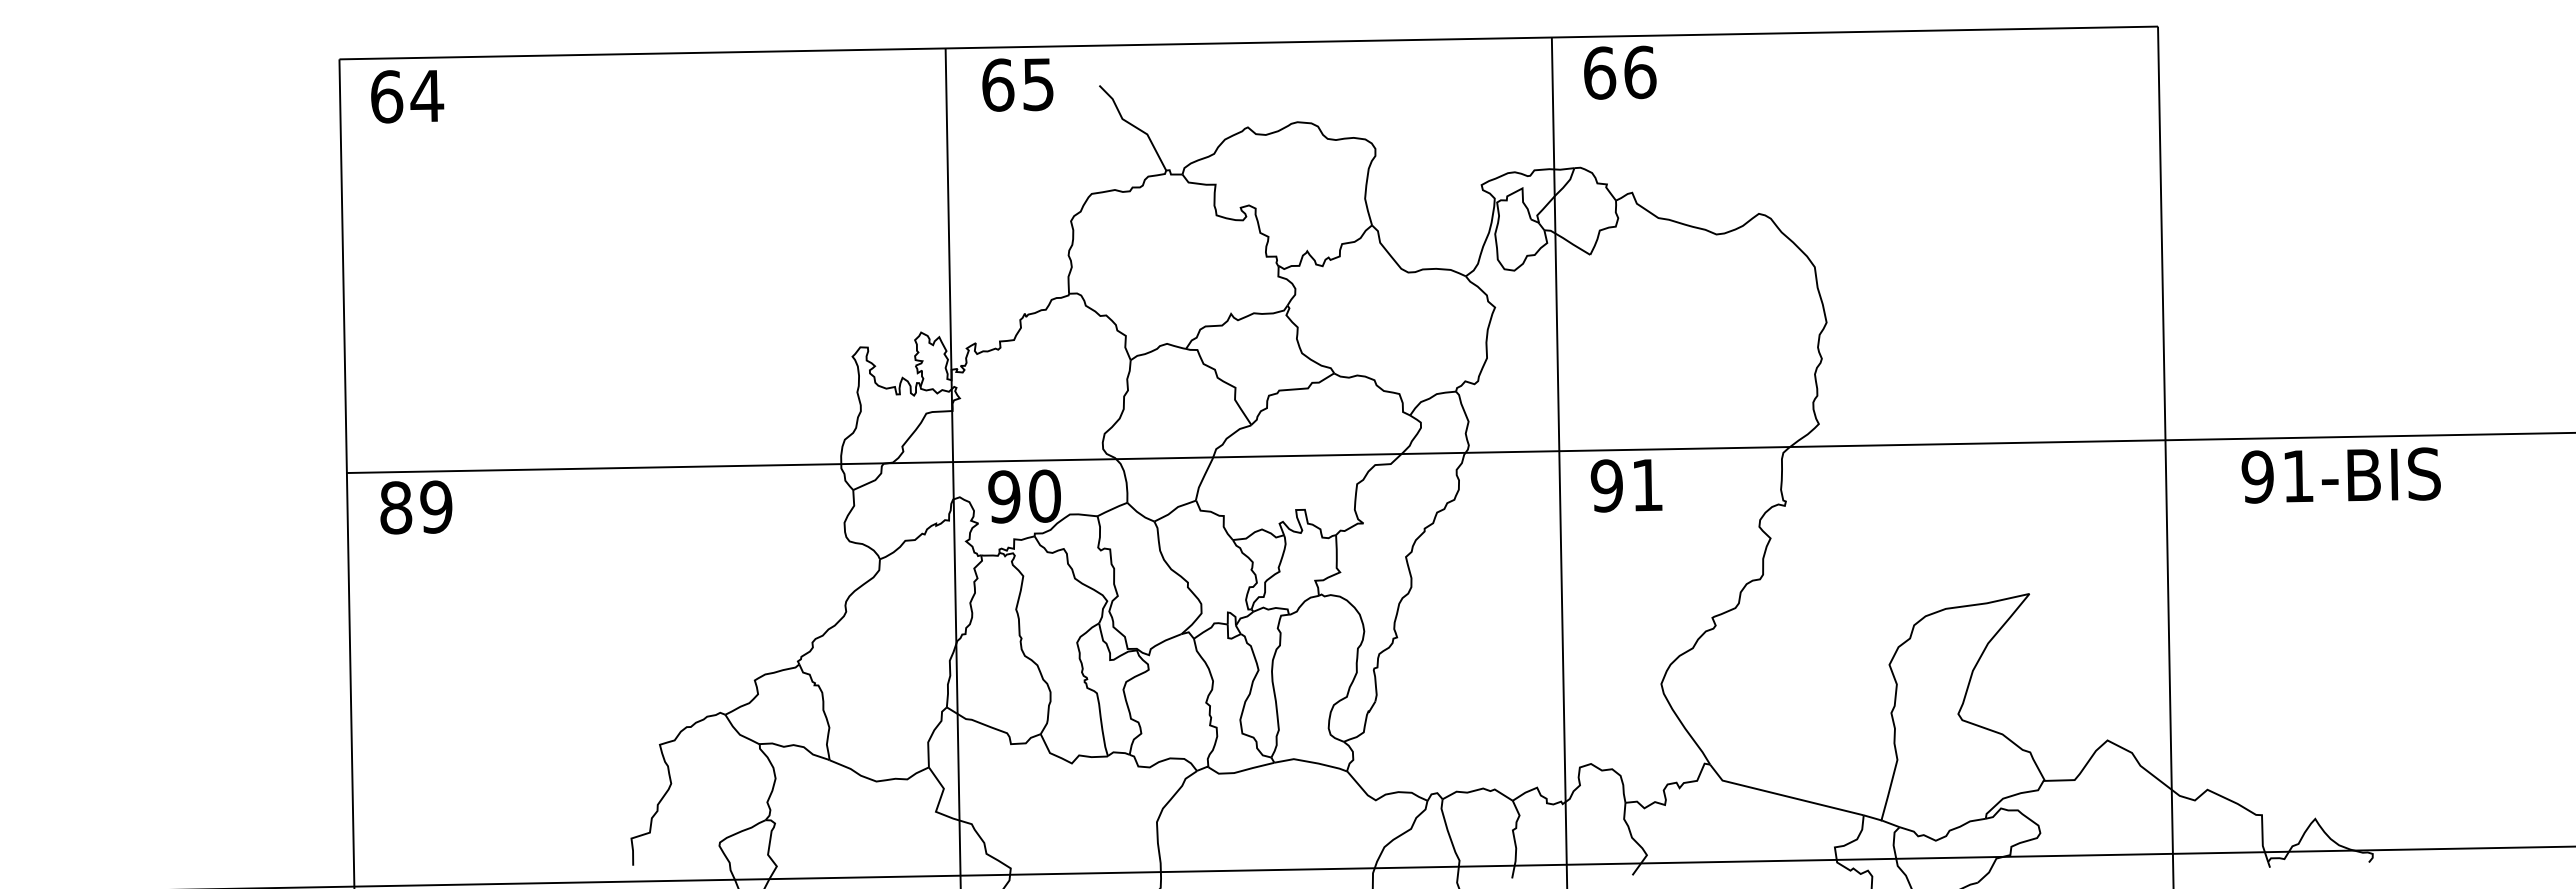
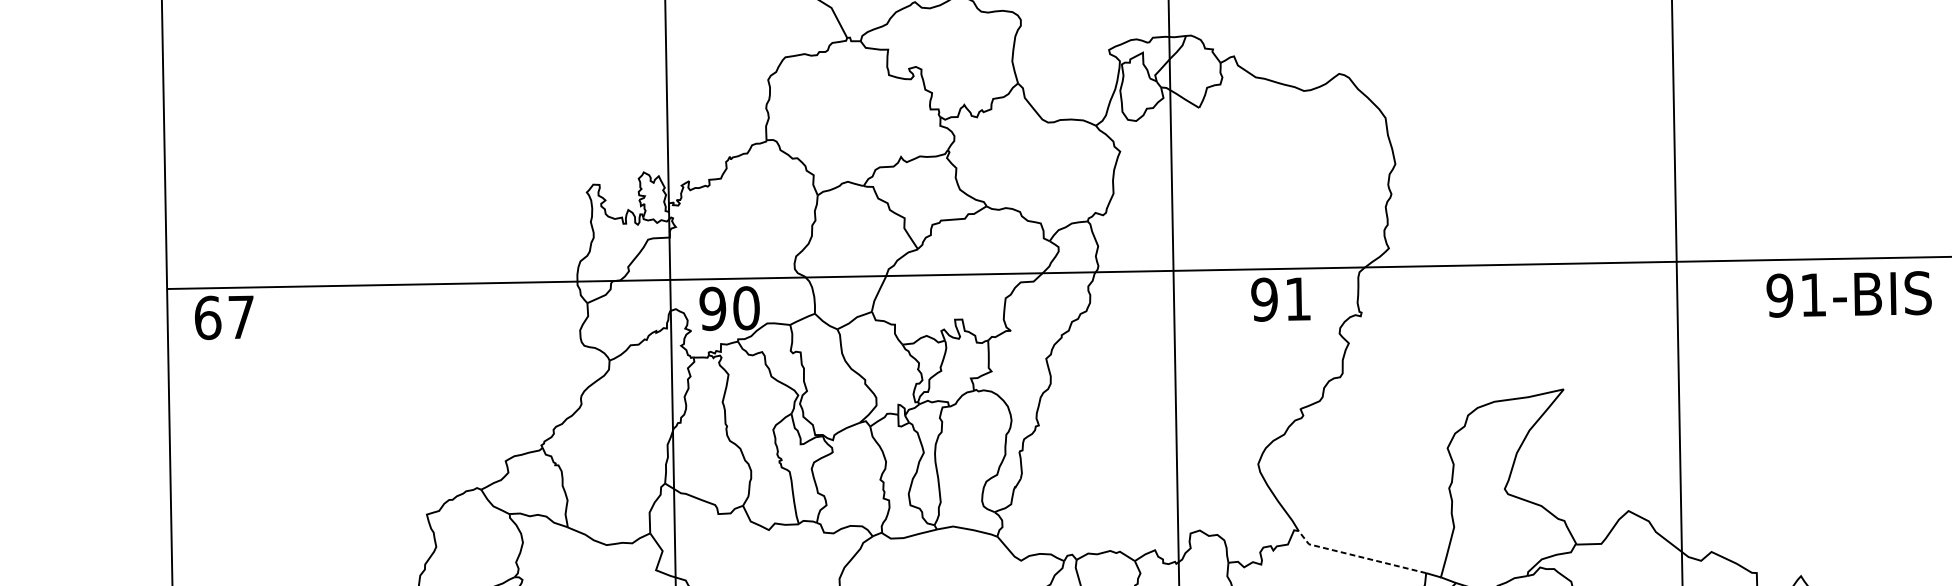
text: (2340, 475) -> (1848, 294), moved
text: (1626, 485) -> (1280, 299), moved
text: (416, 507) -> (224, 317), 89 -> 67
line: (1782, 795) -> (1358, 556), solid -> dashed

